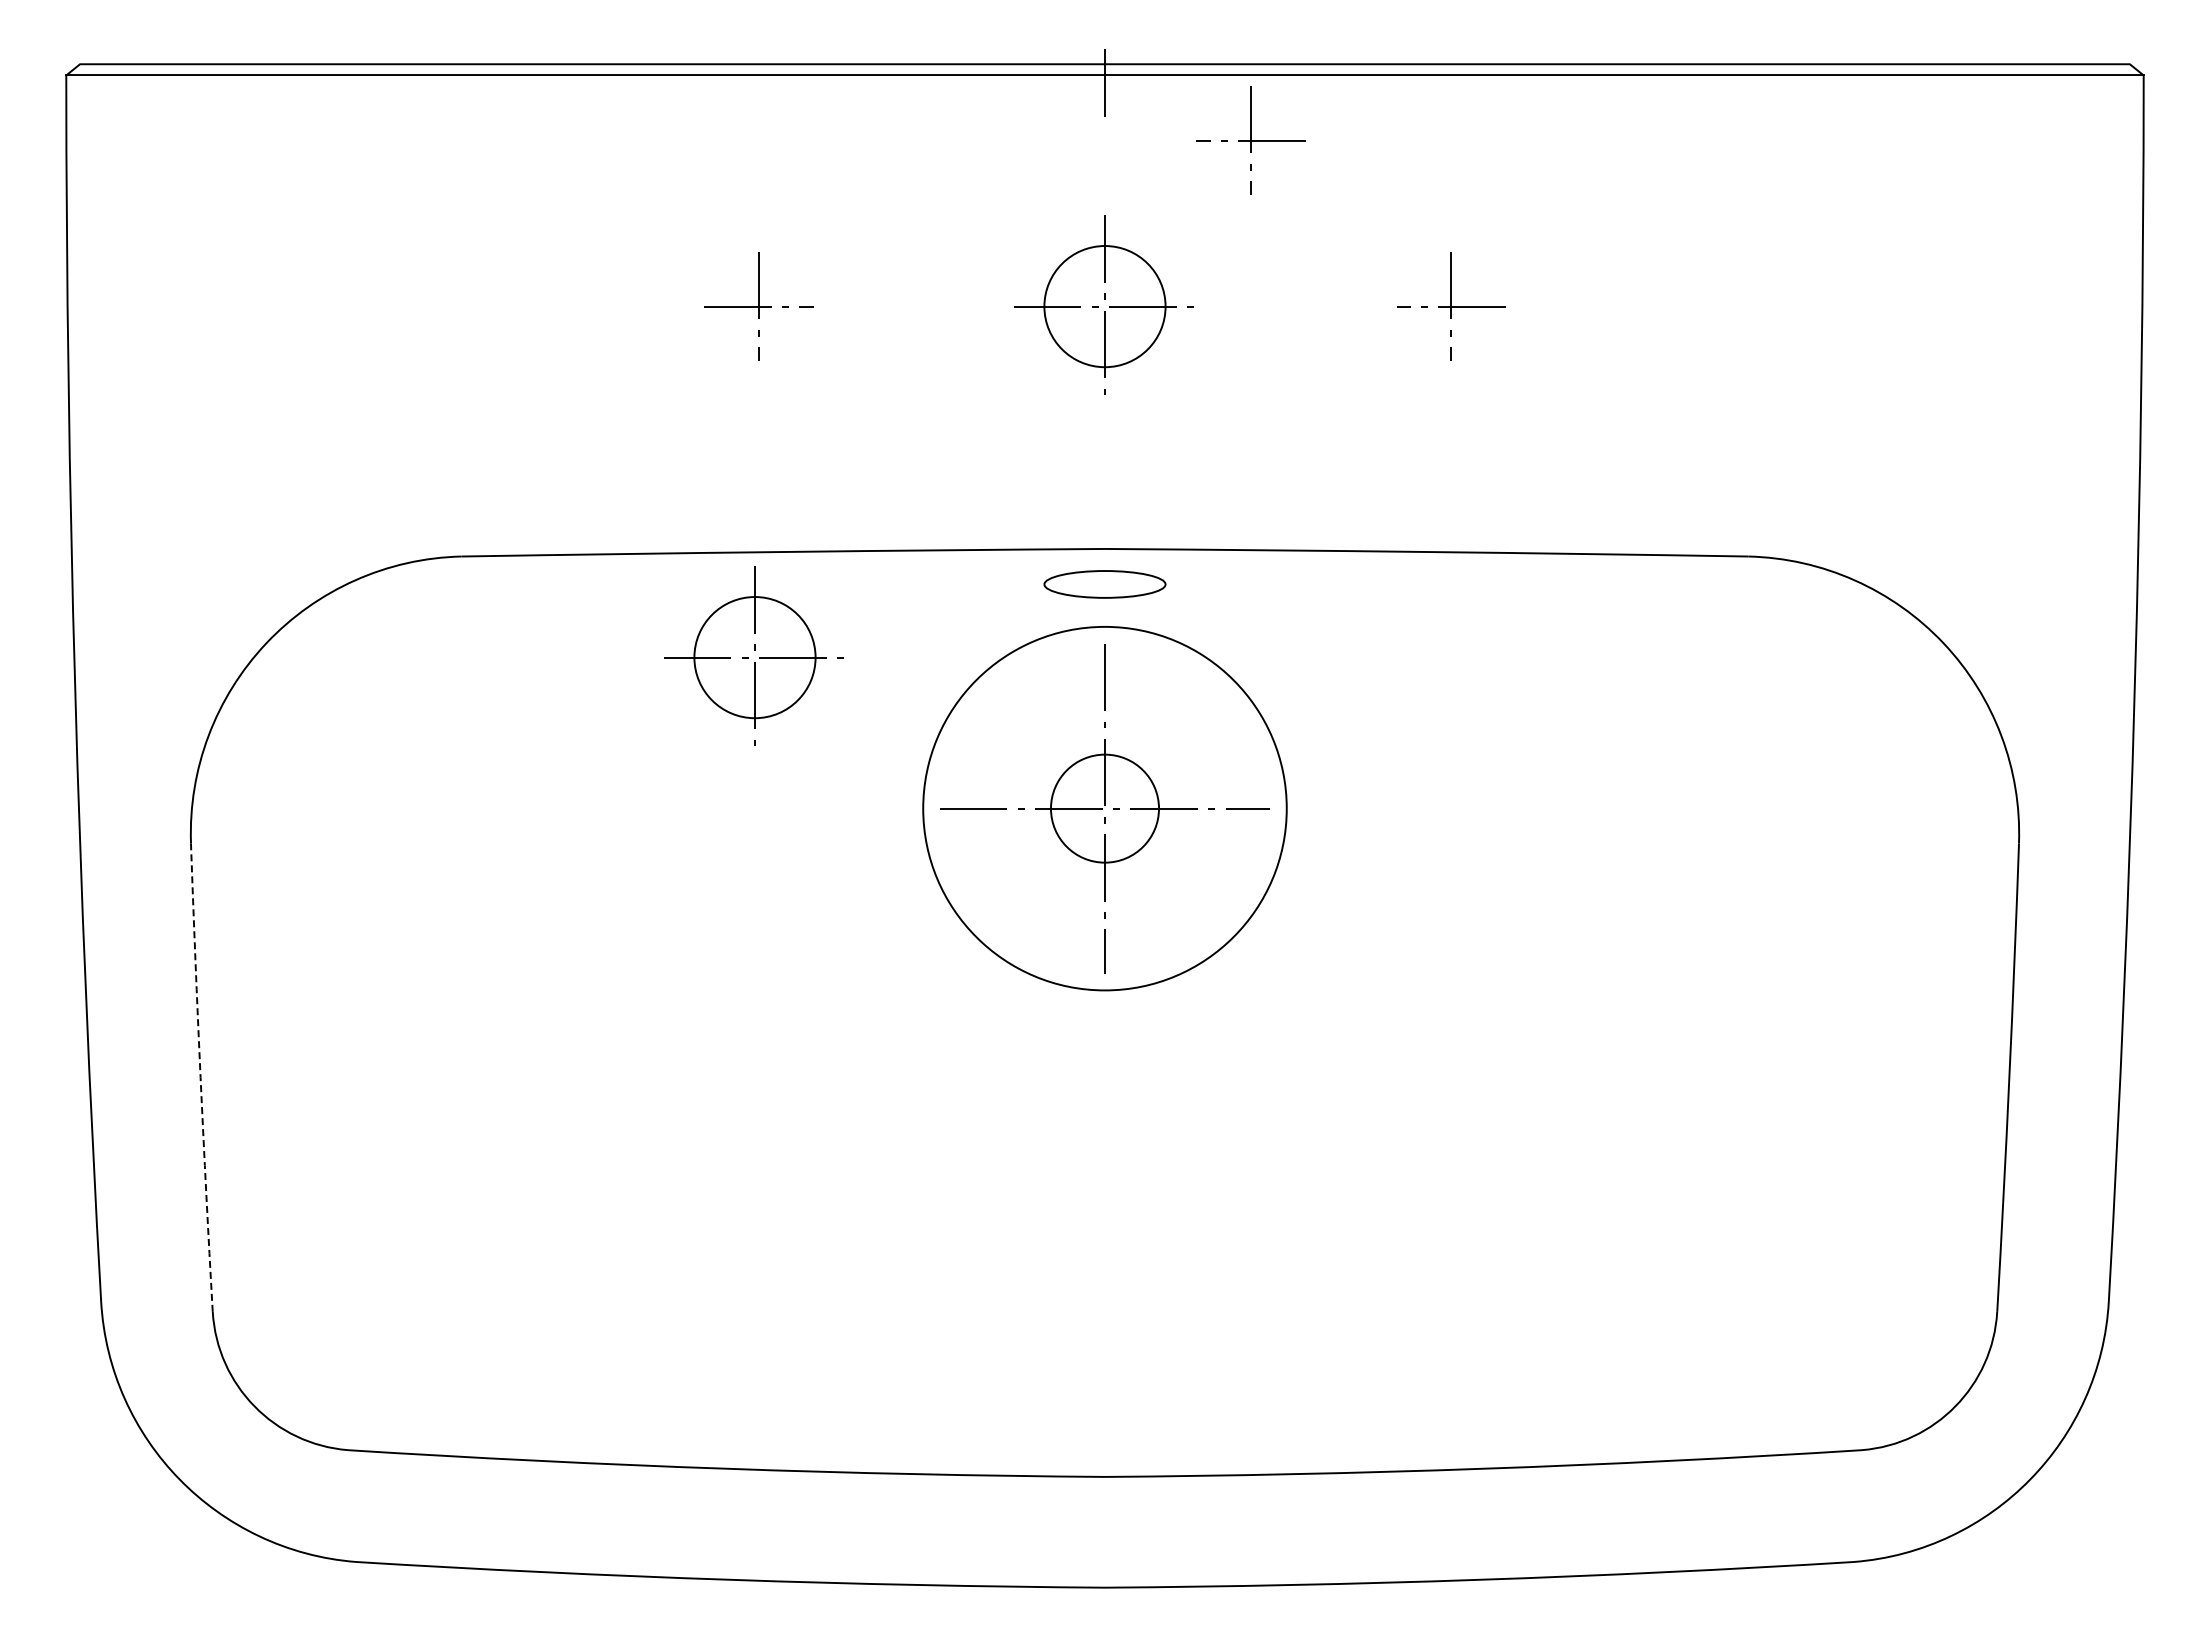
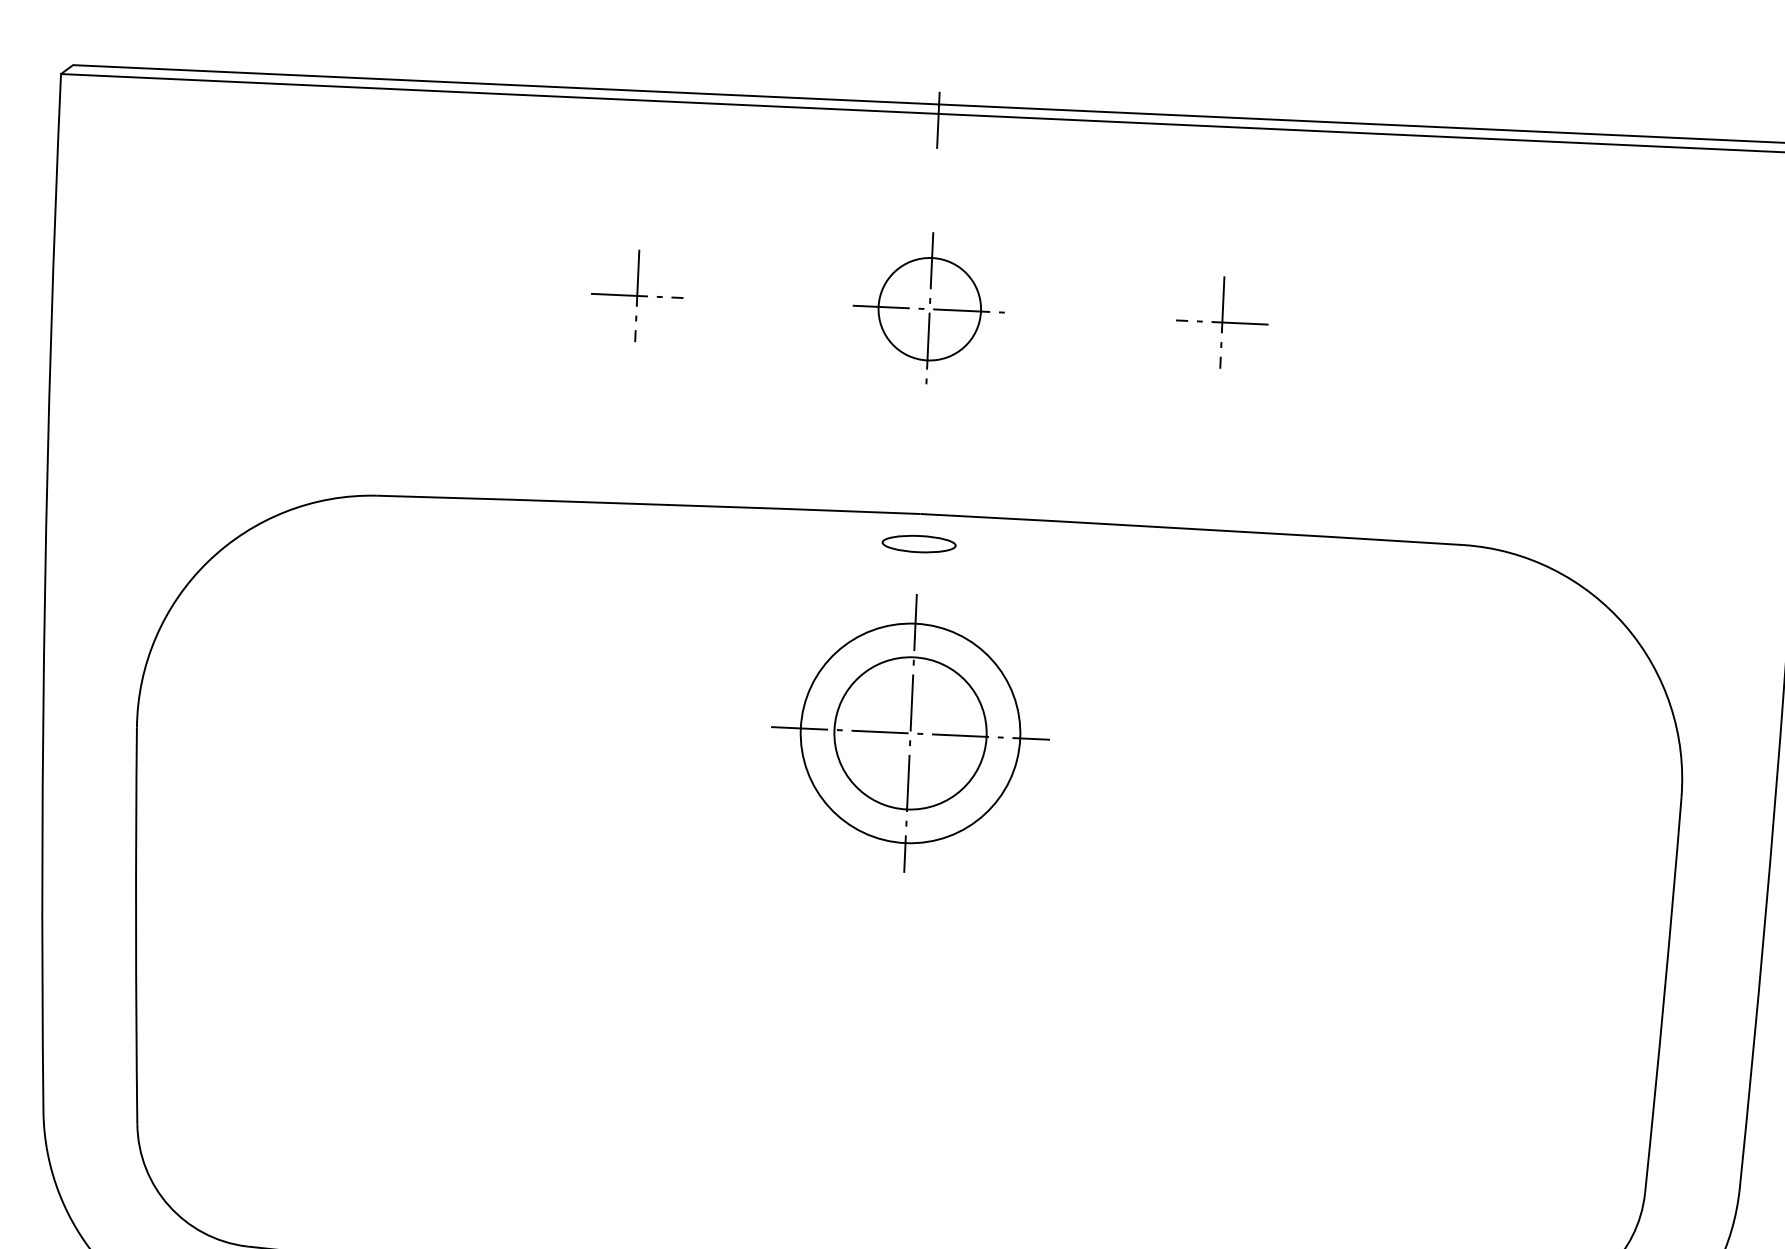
part: (1251, 140) -> (1059, 174), removed
part: (1104, 584) -> (918, 544), size x0.71
part: (753, 655) -> (619, 590), removed
circle: (1104, 808) -> (910, 733), size x0.71
circle: (1104, 808) -> (910, 733), size x1.67
arc: (200, 1077) -> (135, 925), dashed -> solid

